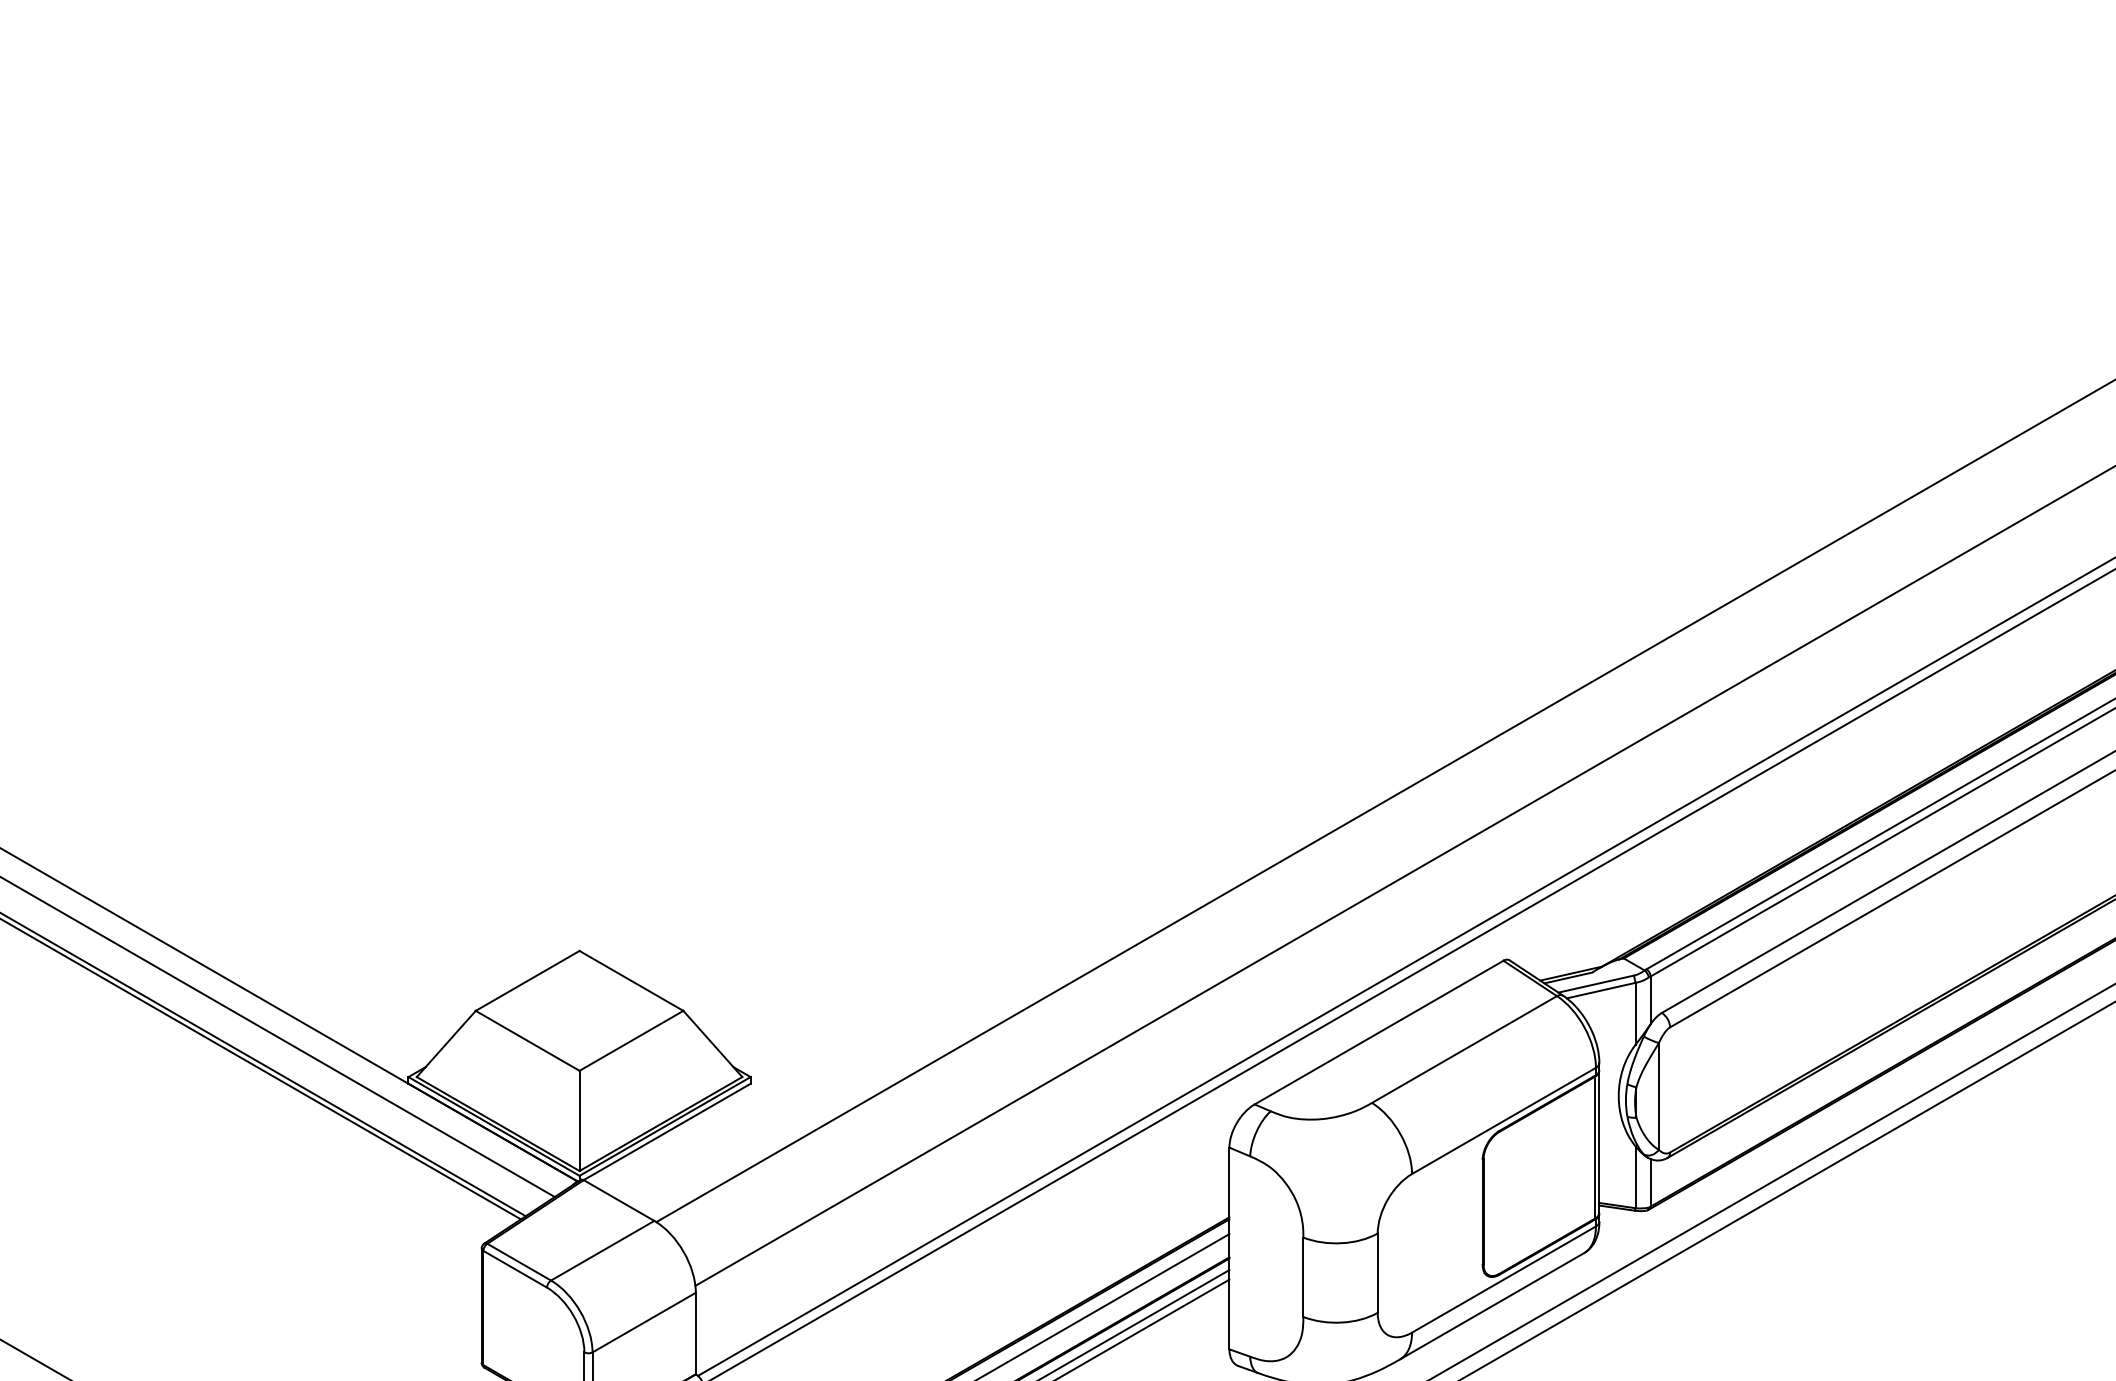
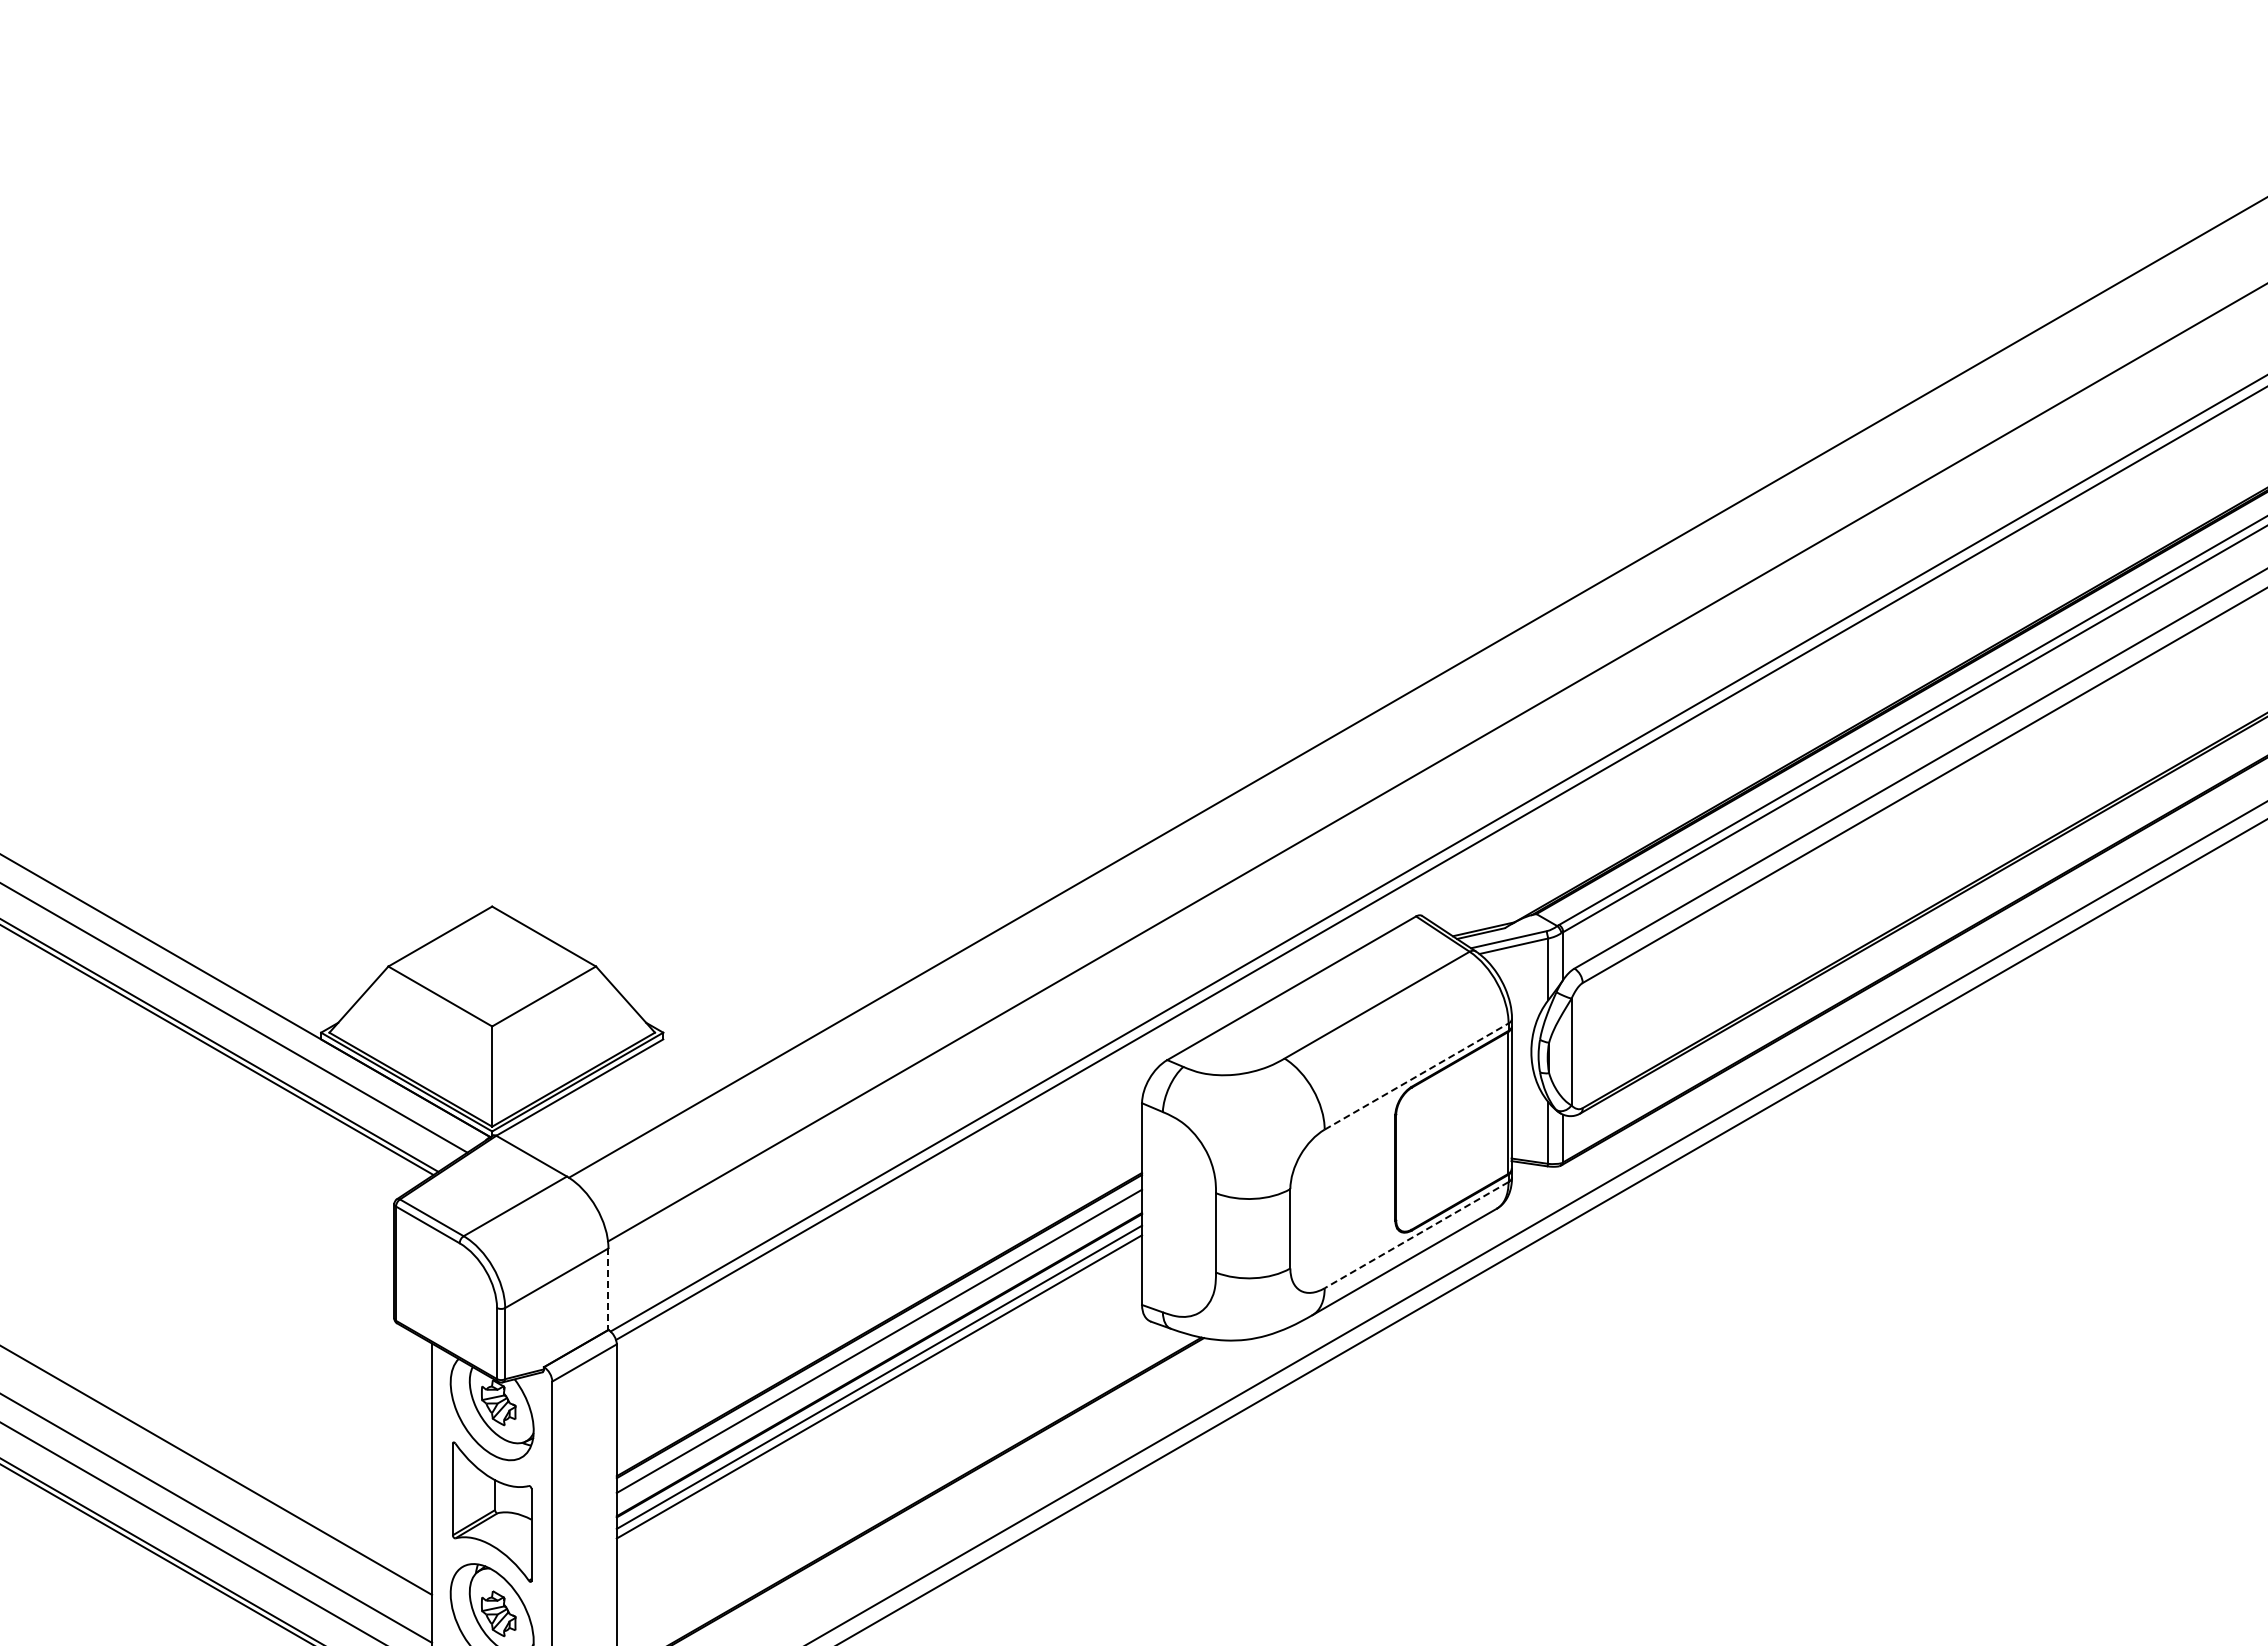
line: (1504, 1120) -> (1417, 1076), solid -> dashed
line: (1503, 1279) -> (1416, 1235), solid -> dashed
line: (695, 1333) -> (608, 1289), solid -> dashed

